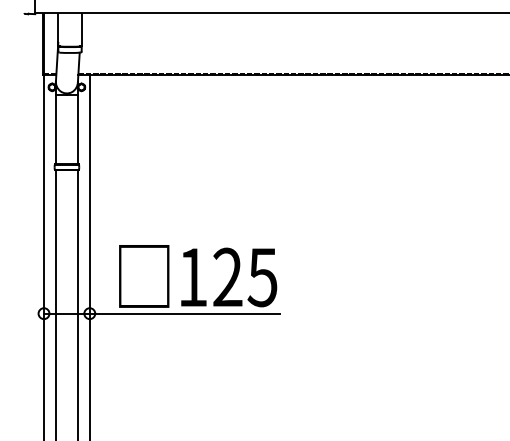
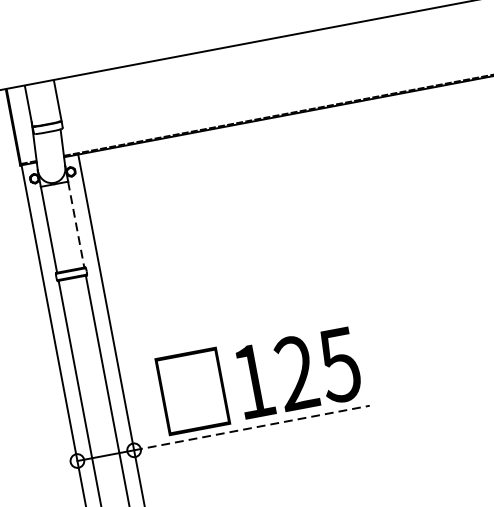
line: (77, 129) -> (75, 225), solid -> dashed
line: (185, 313) -> (252, 427), solid -> dashed

